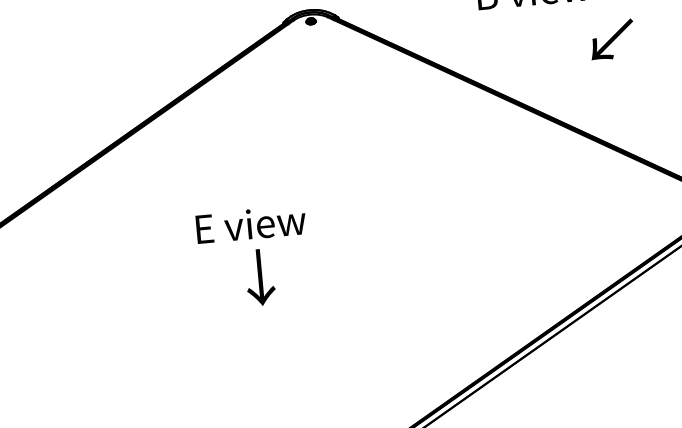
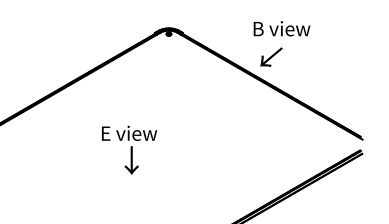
text: (612, 38) -> (271, 56), moved

